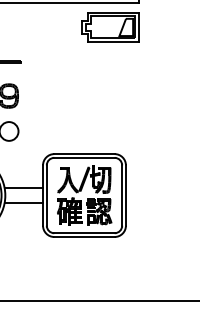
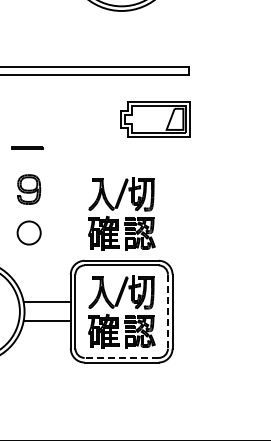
part: (110, 27) -> (155, 119), moved
part: (84, 115) -> (121, 213), added
line: (121, 196) -> (167, 312), solid -> dashed
line: (84, 232) -> (121, 357), solid -> dashed

